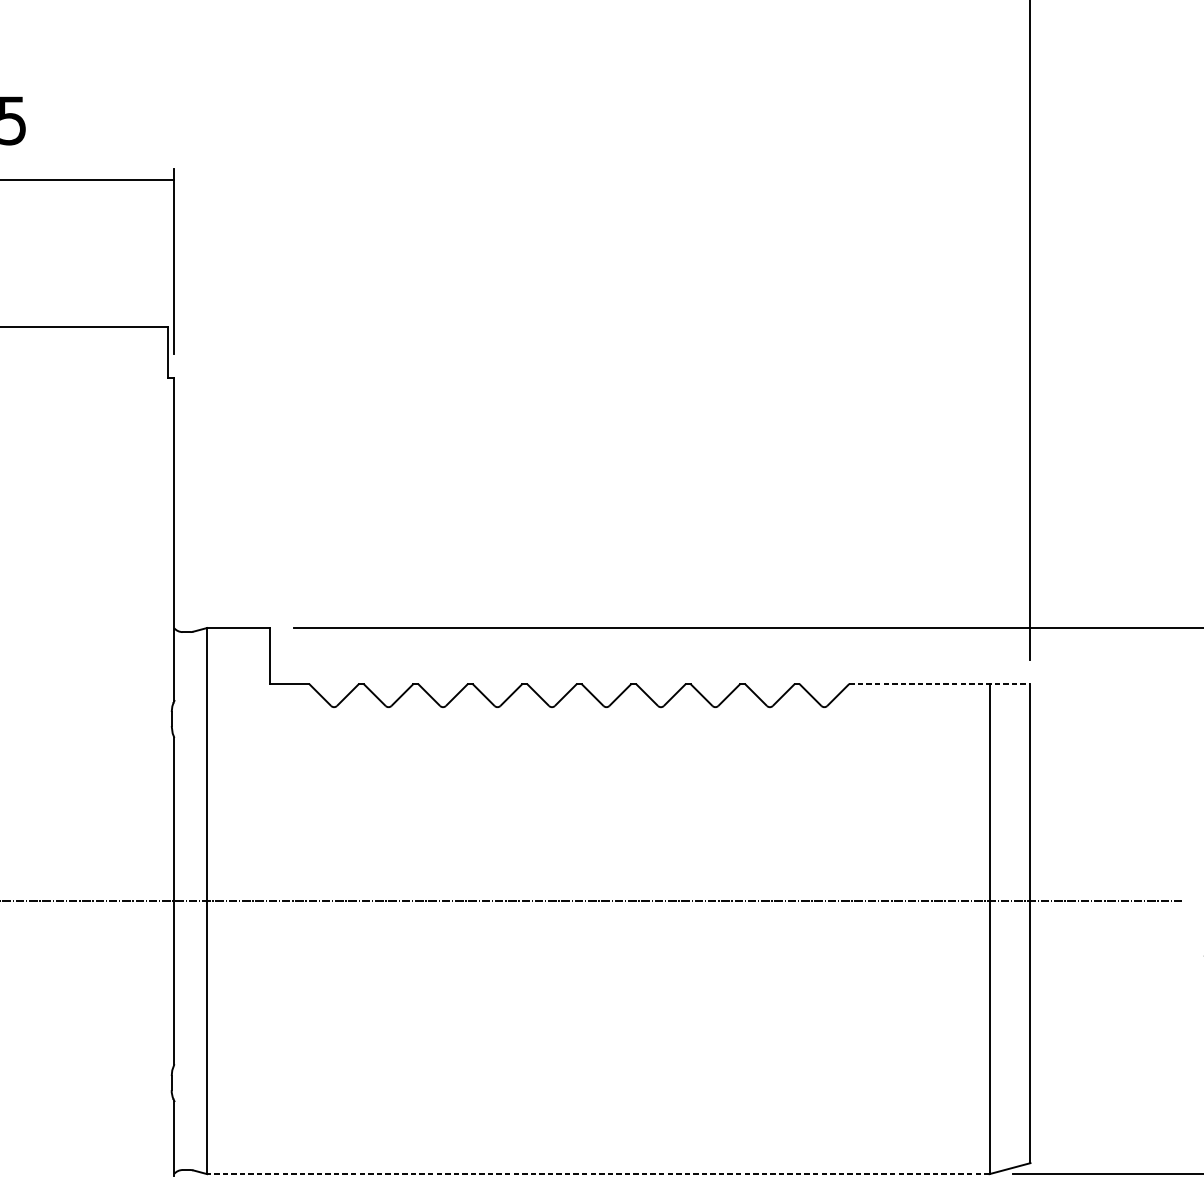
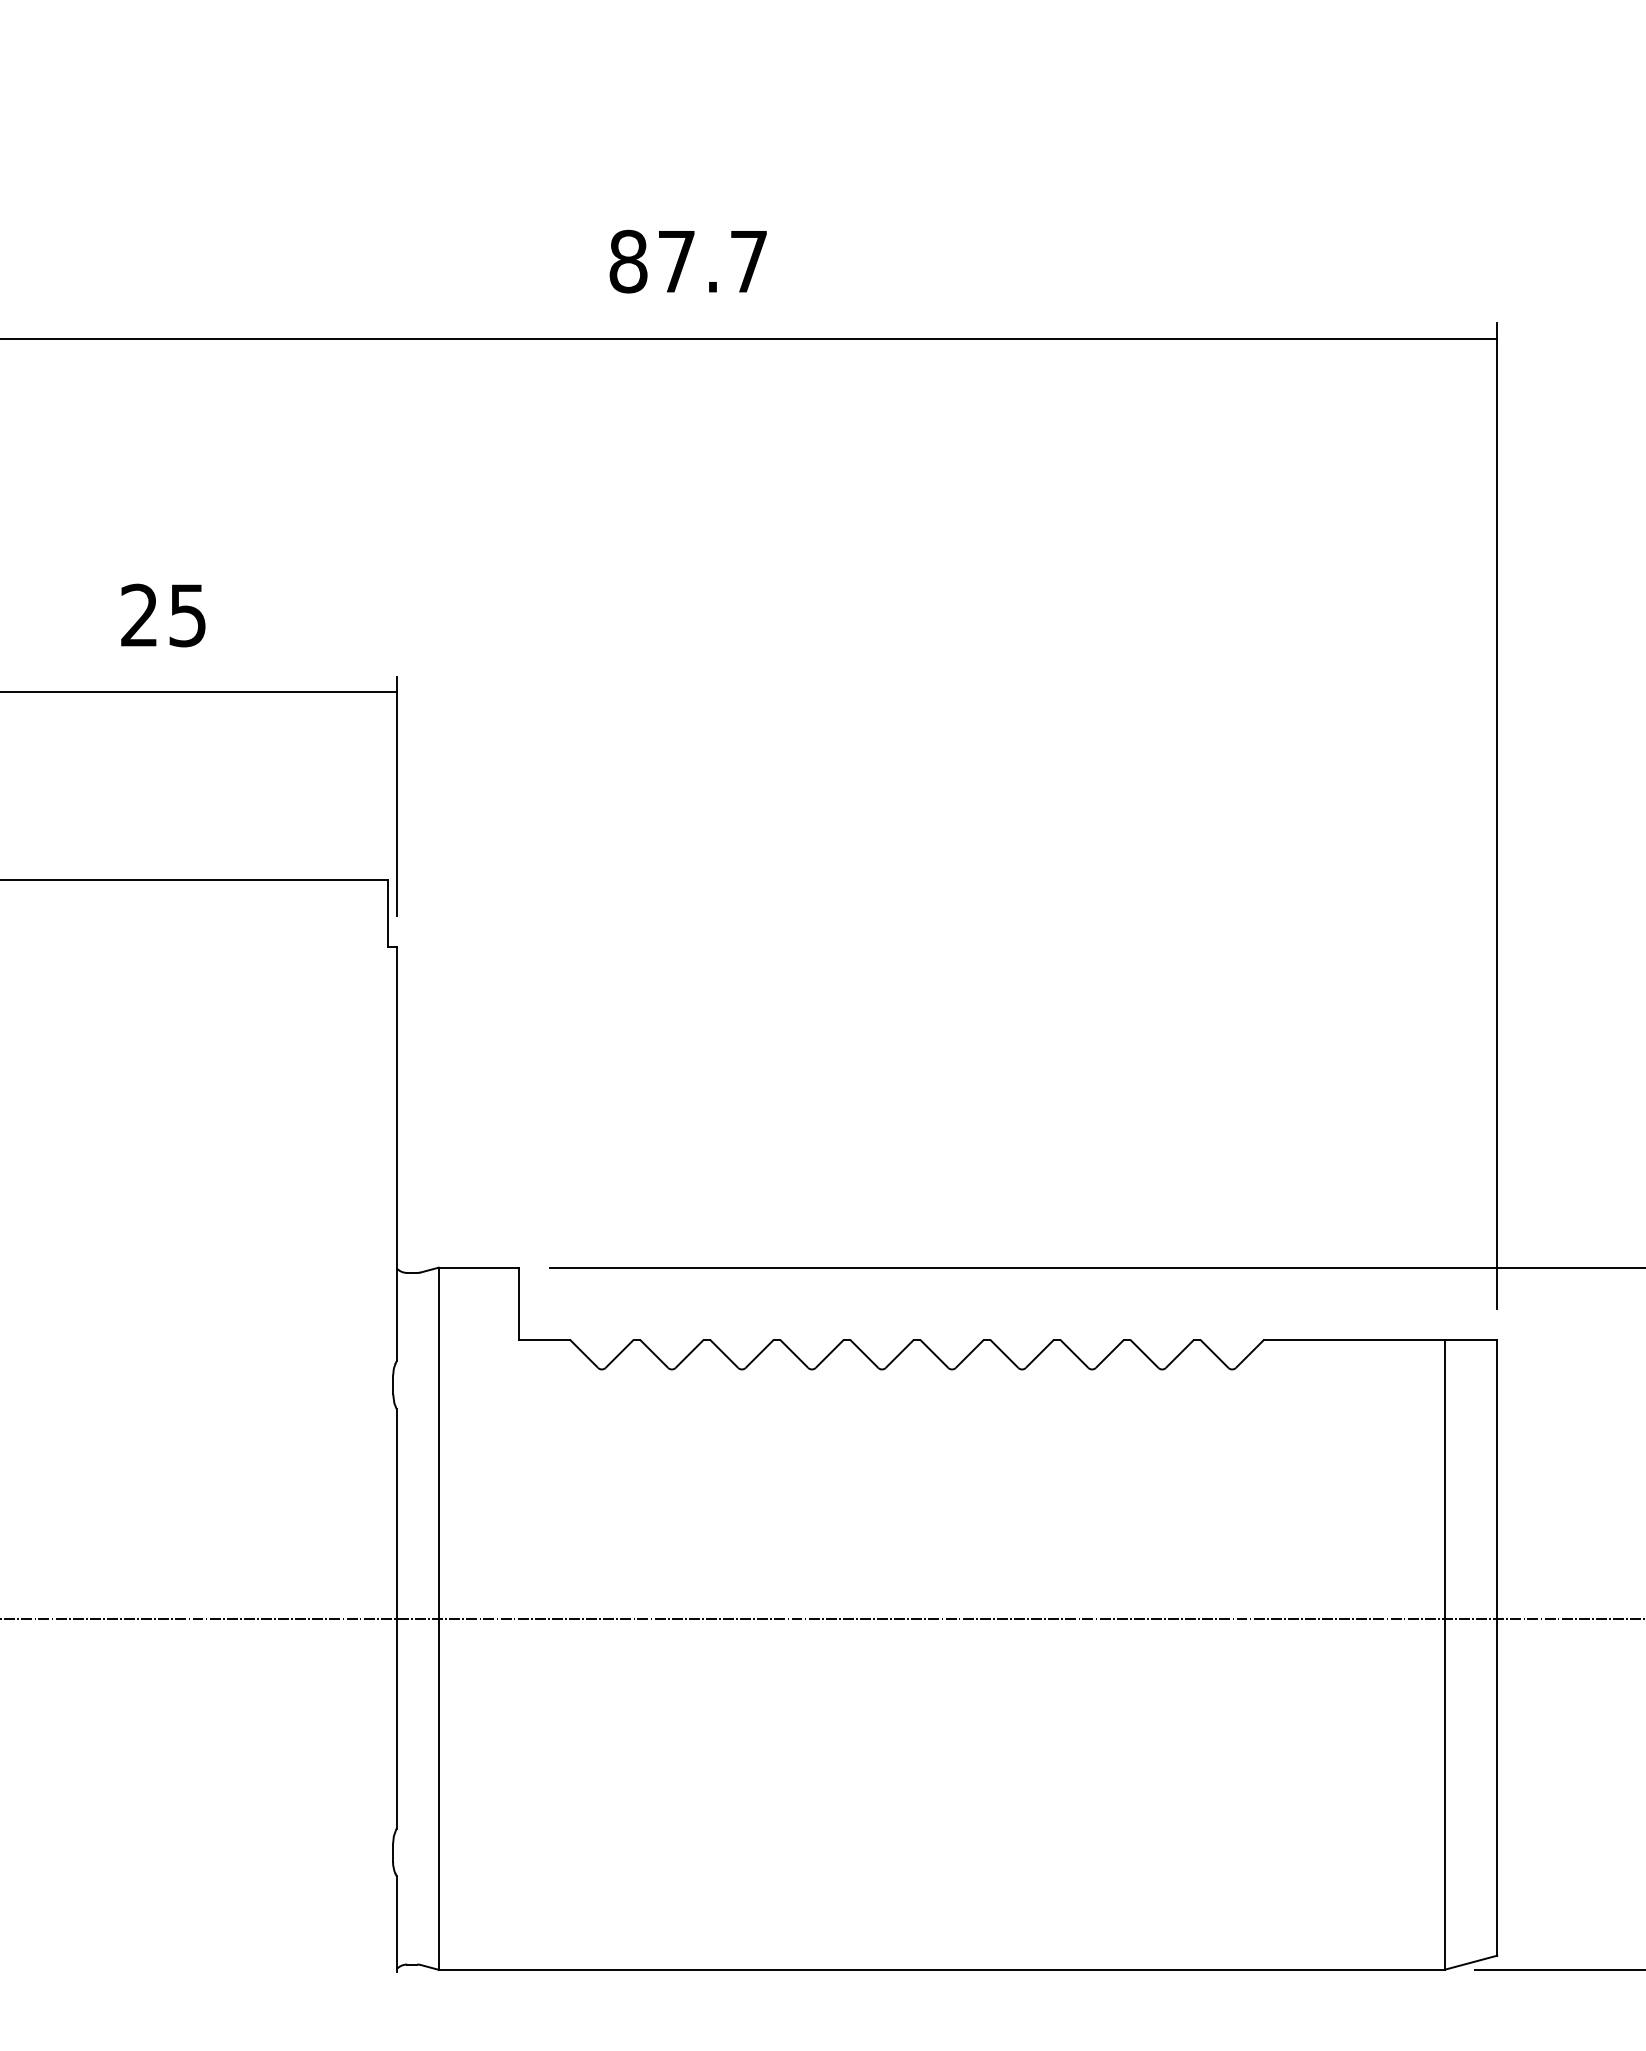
line: (940, 683) -> (1381, 1339), dashed -> solid
line: (598, 1173) -> (941, 1969), dashed -> solid

